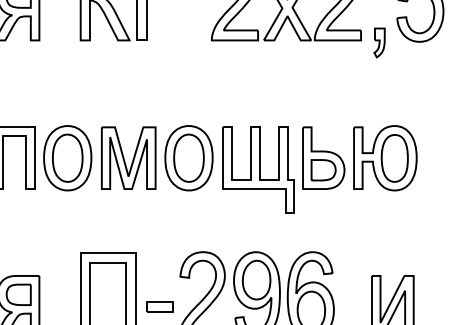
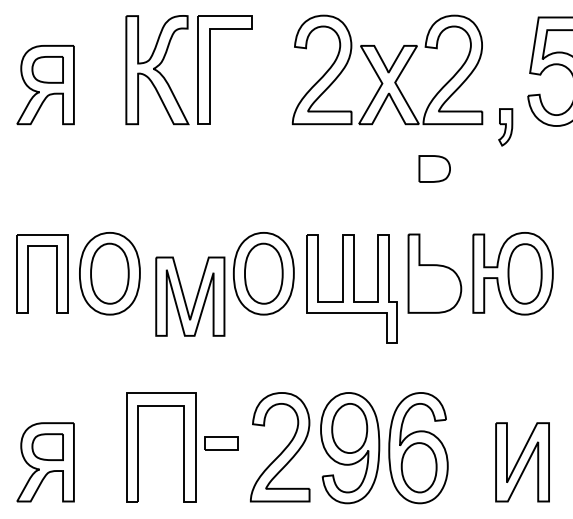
part: (128, 158) -> (190, 296), moved
part: (323, 169) -> (434, 168), moved
part: (159, 306) -> (221, 443), moved

